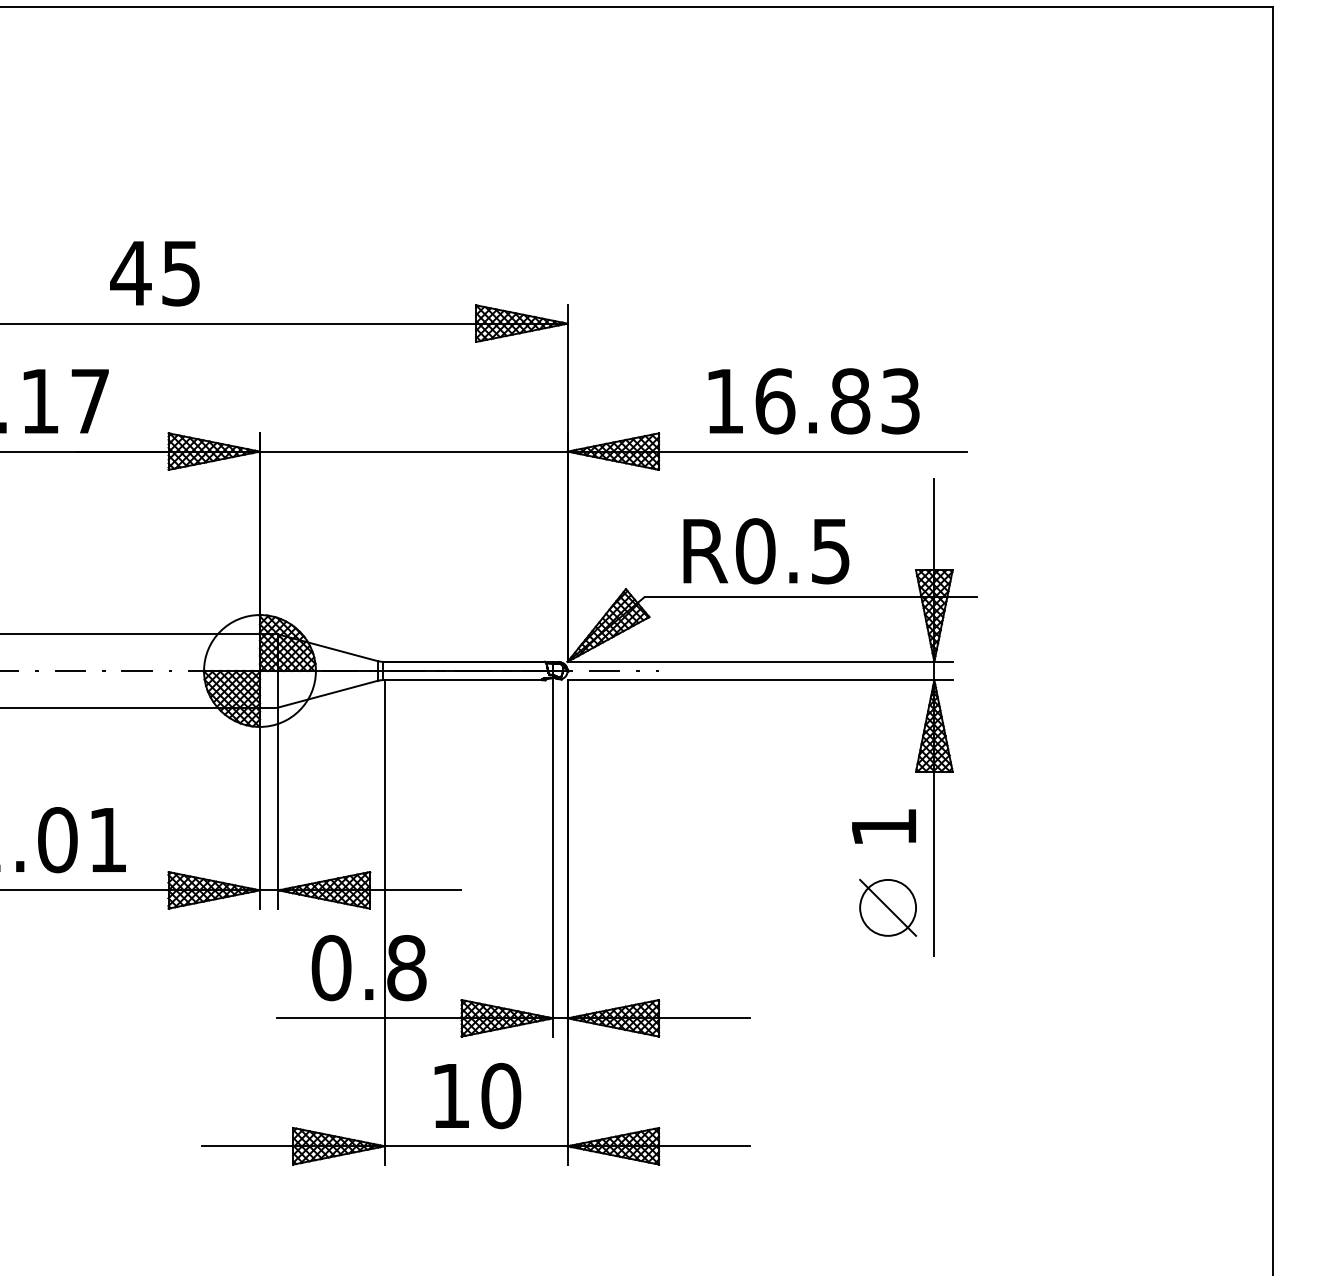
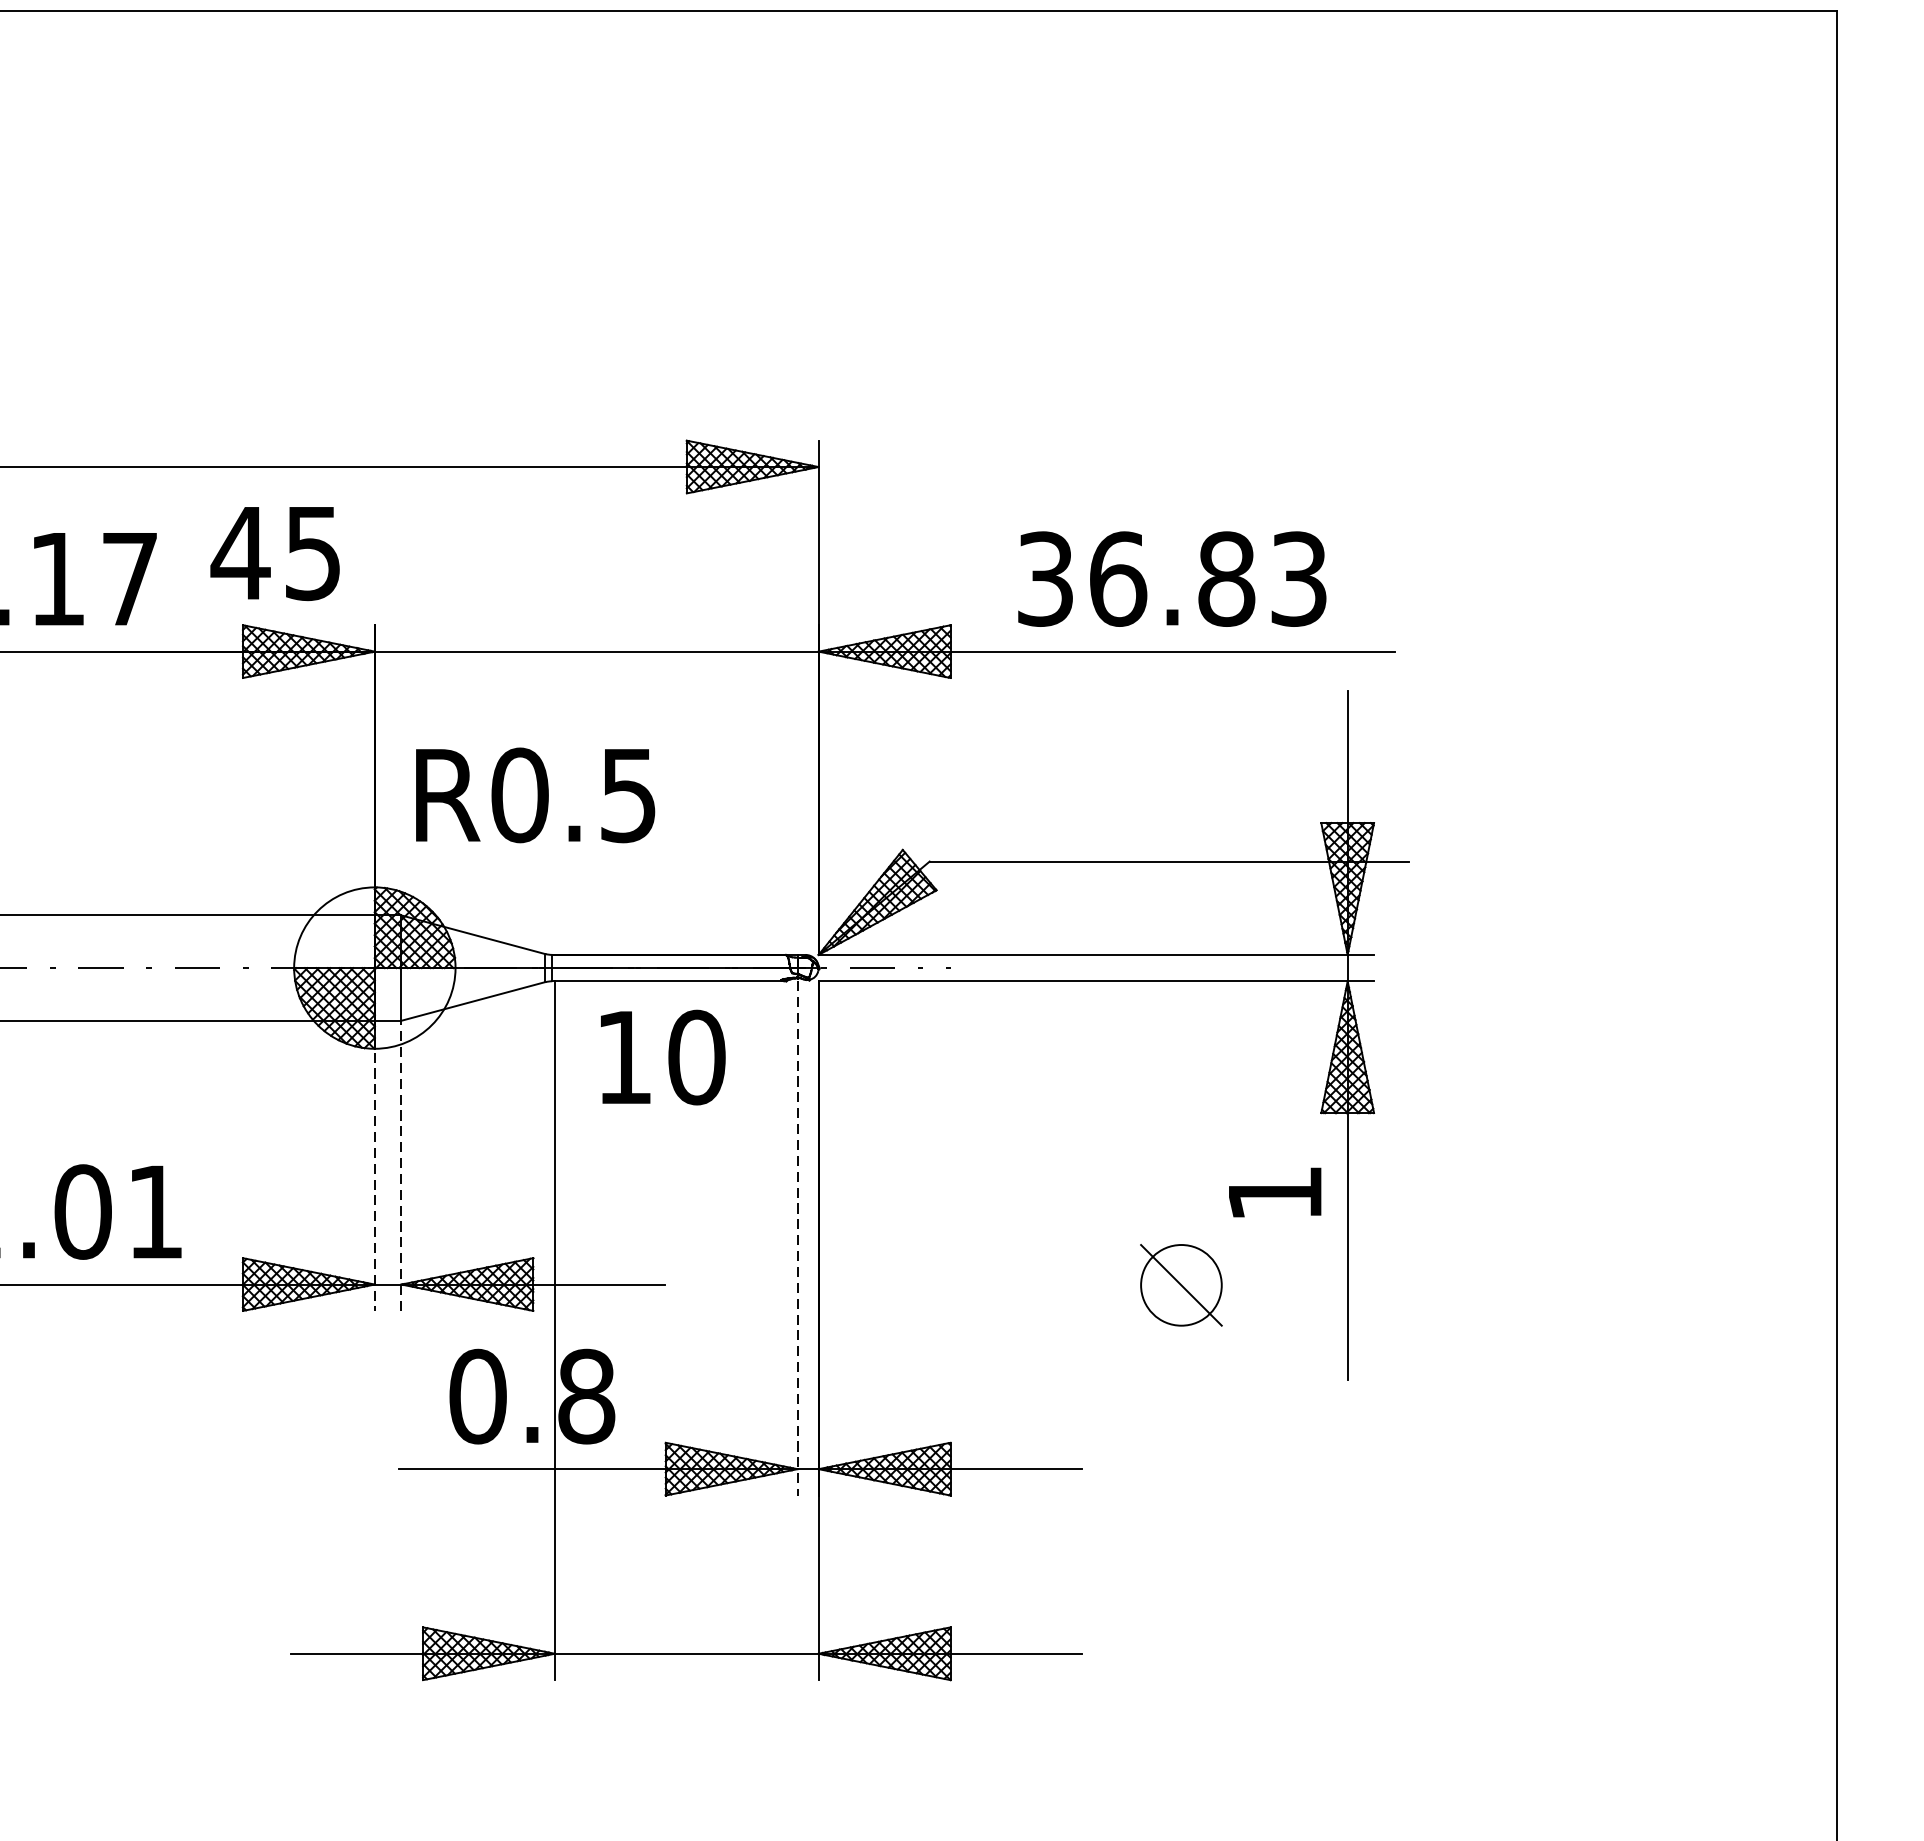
text: (154, 273) -> (274, 553), moved
text: (724, 401) -> (1044, 579), 16.83 -> 36.83
text: (766, 551) -> (535, 795), moved
line: (259, 808) -> (374, 1166), solid -> dashed
line: (278, 808) -> (401, 1166), solid -> dashed
line: (553, 858) -> (798, 1238), solid -> dashed
part: (888, 907) -> (1181, 1284), moved
text: (477, 1096) -> (662, 1058), moved

